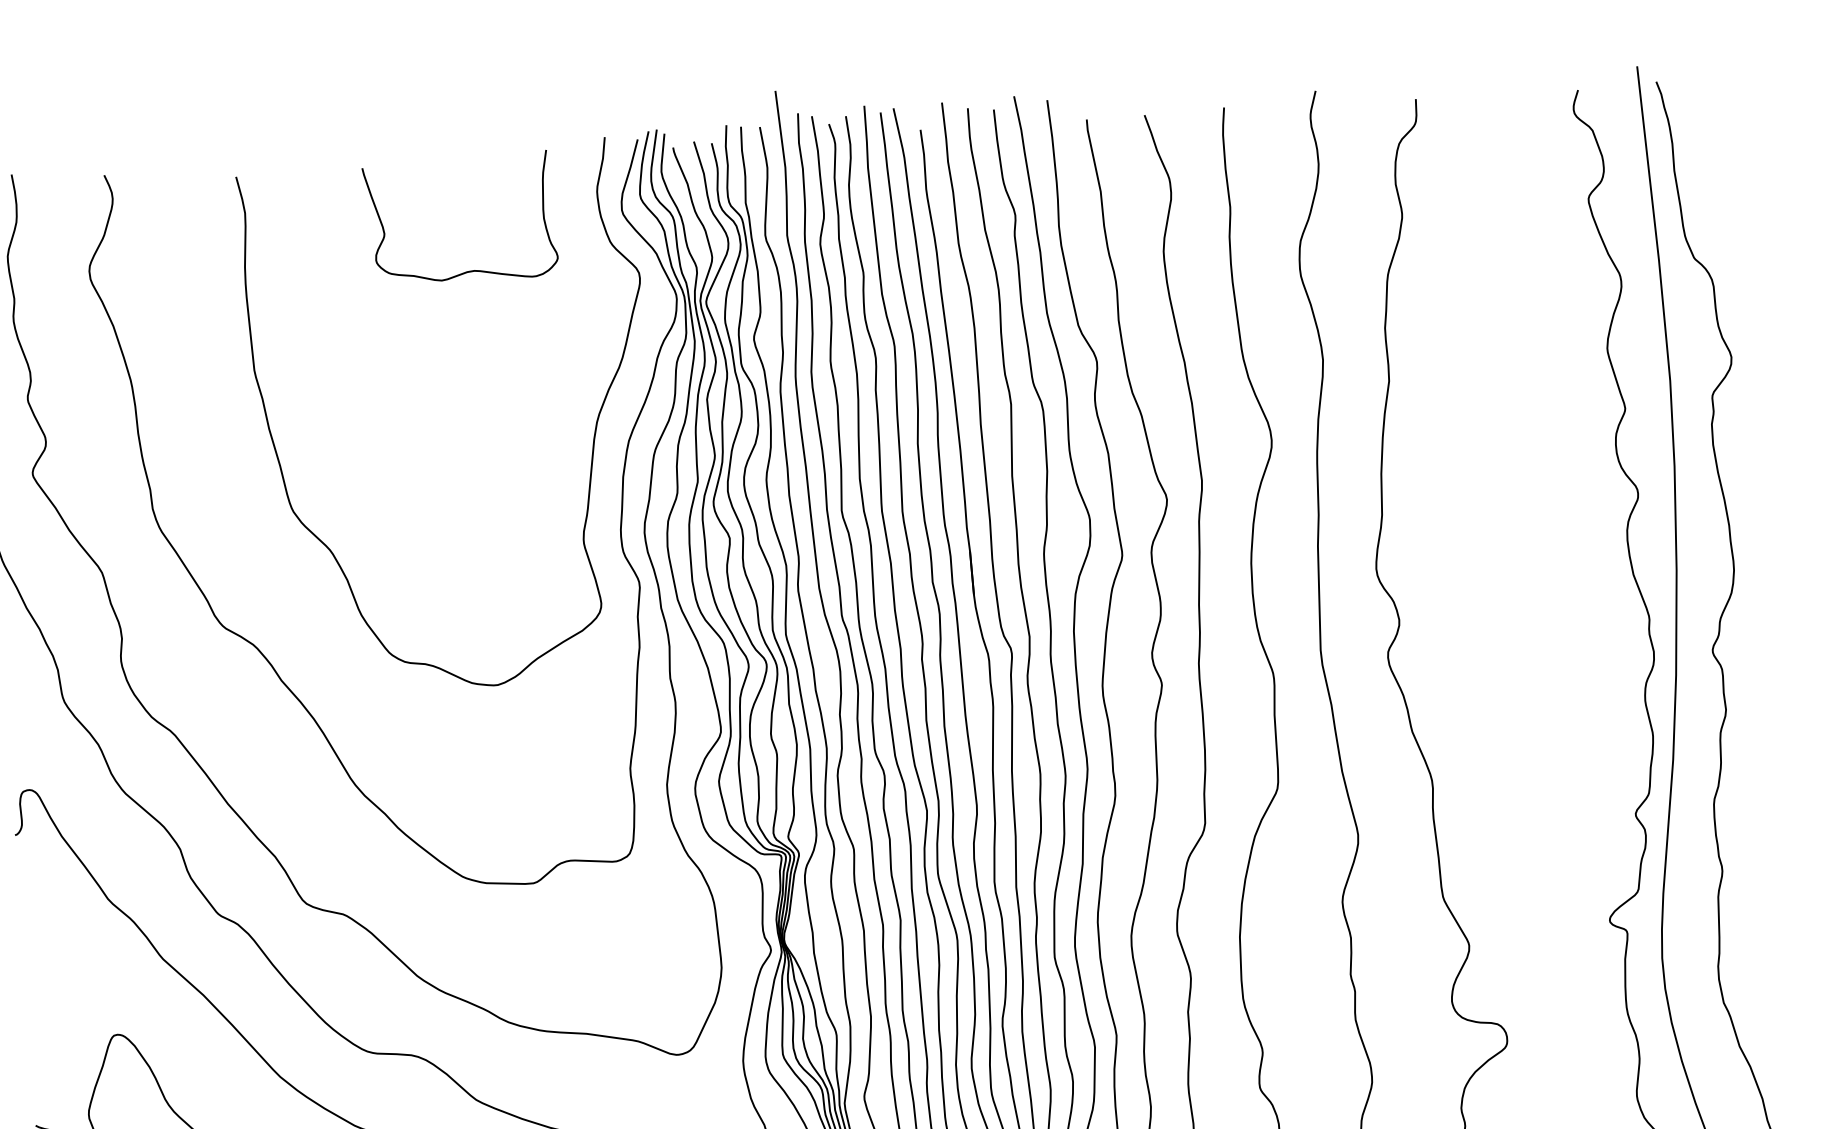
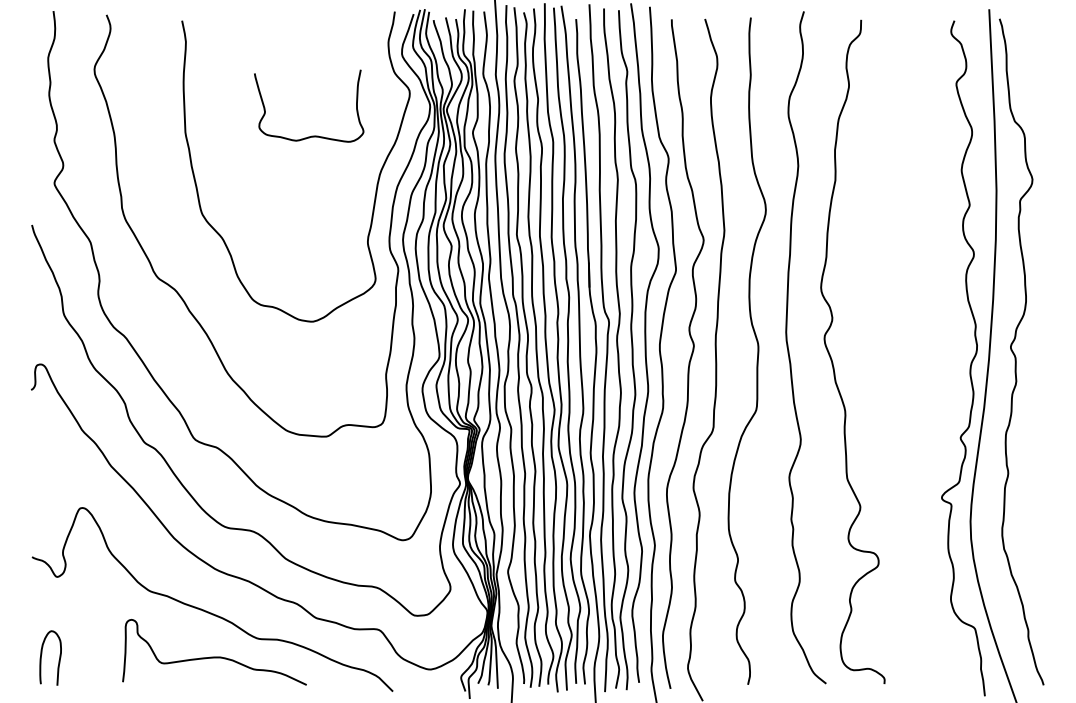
curve: (467, 269) -> (311, 135), moved

